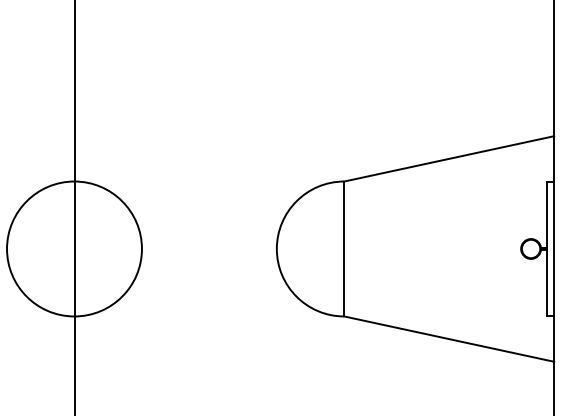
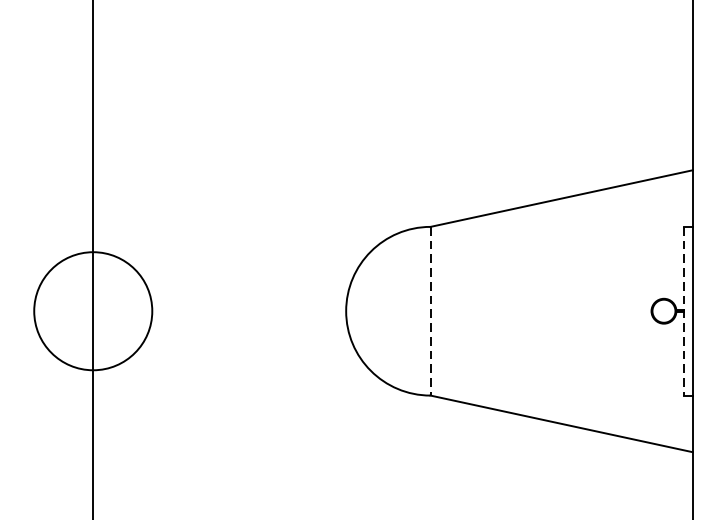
circle: (74, 248) -> (93, 310), size x0.7
line: (344, 249) -> (430, 311), solid -> dashed
line: (546, 249) -> (683, 311), solid -> dashed

